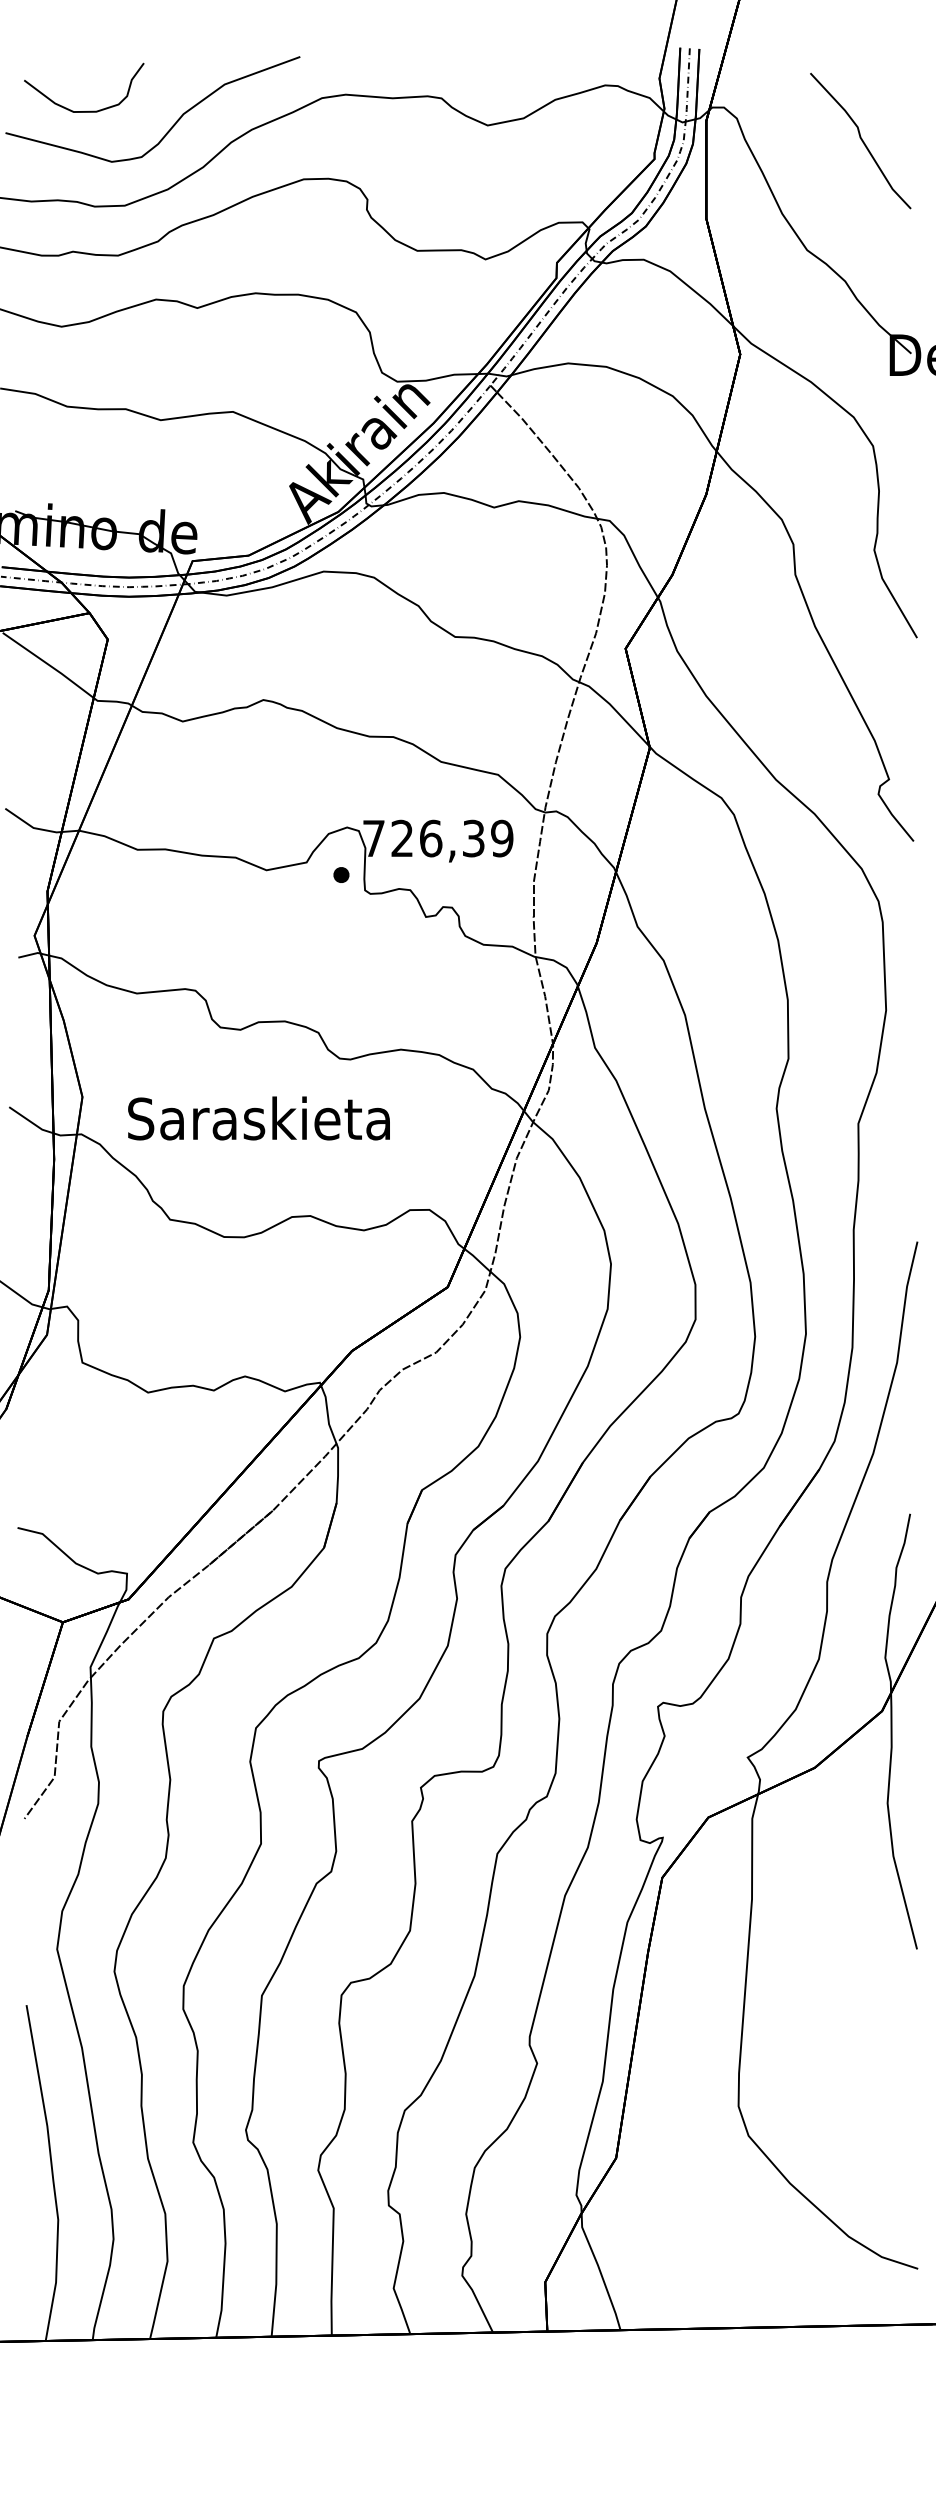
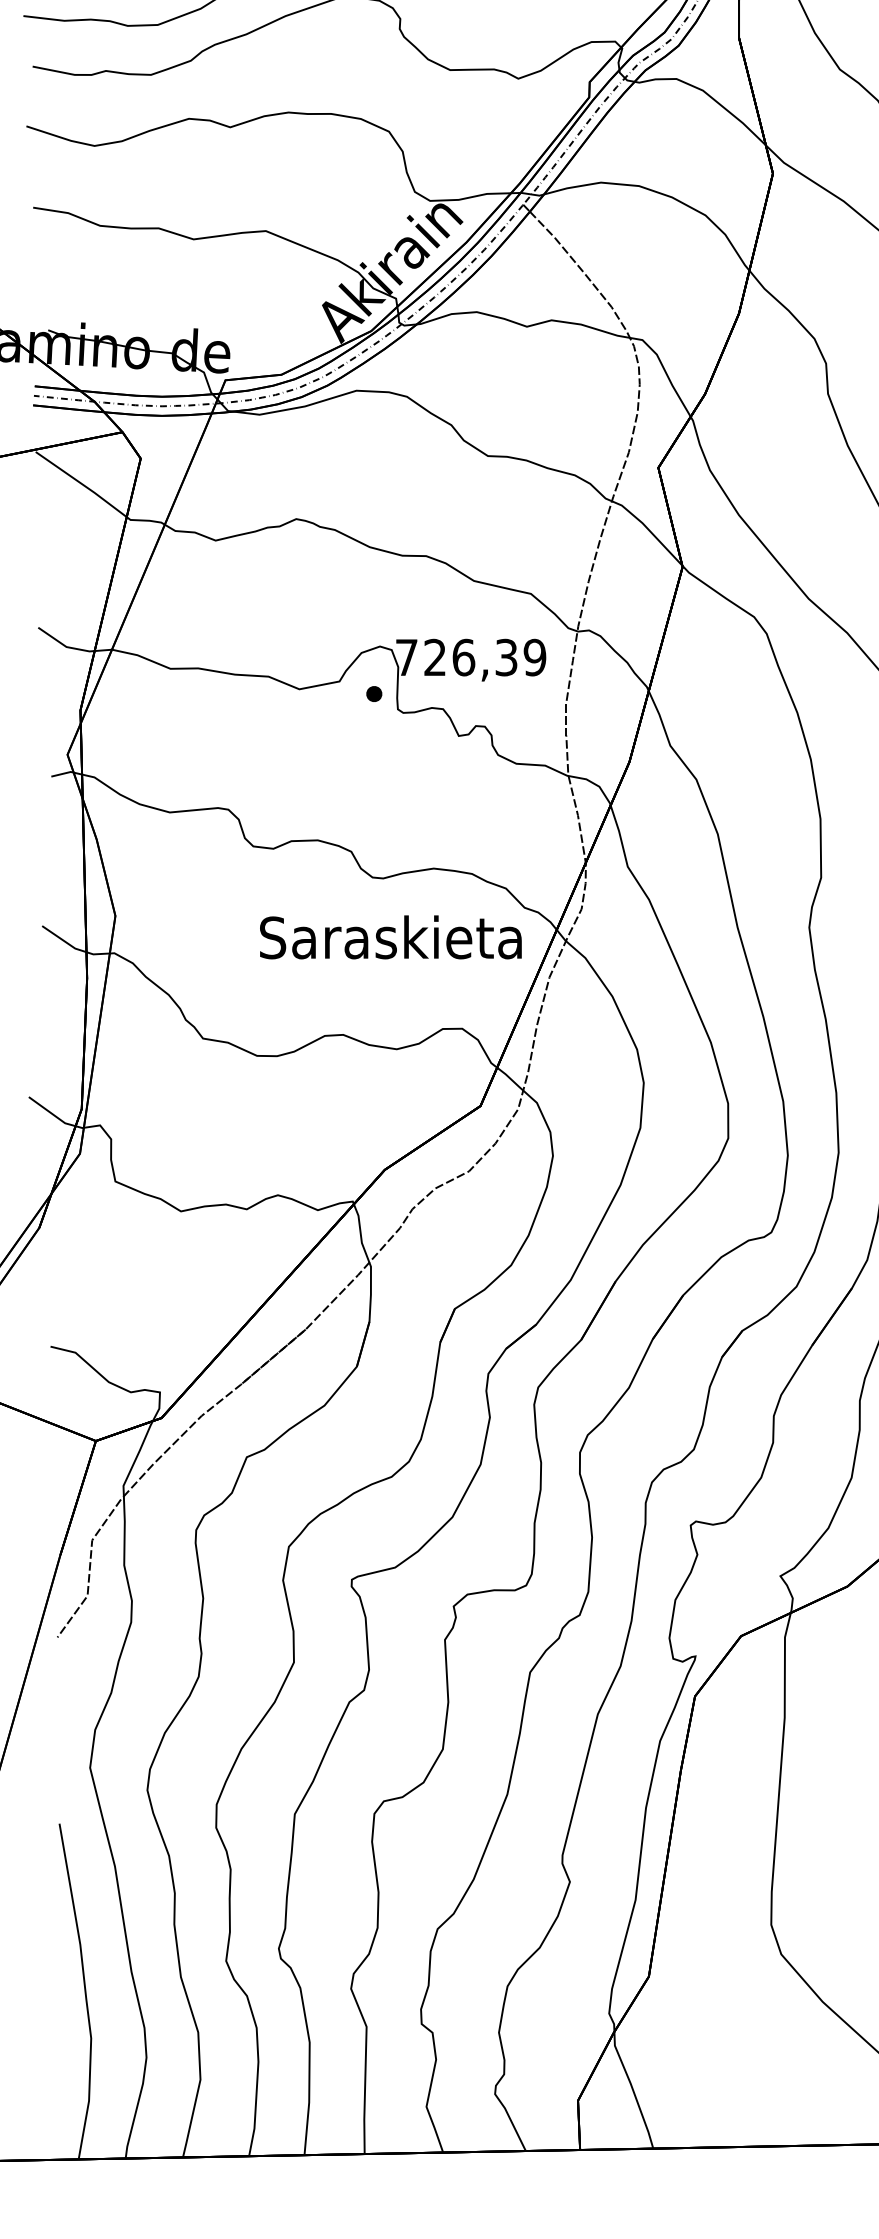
text: (258, 1118) -> (390, 937), moved

